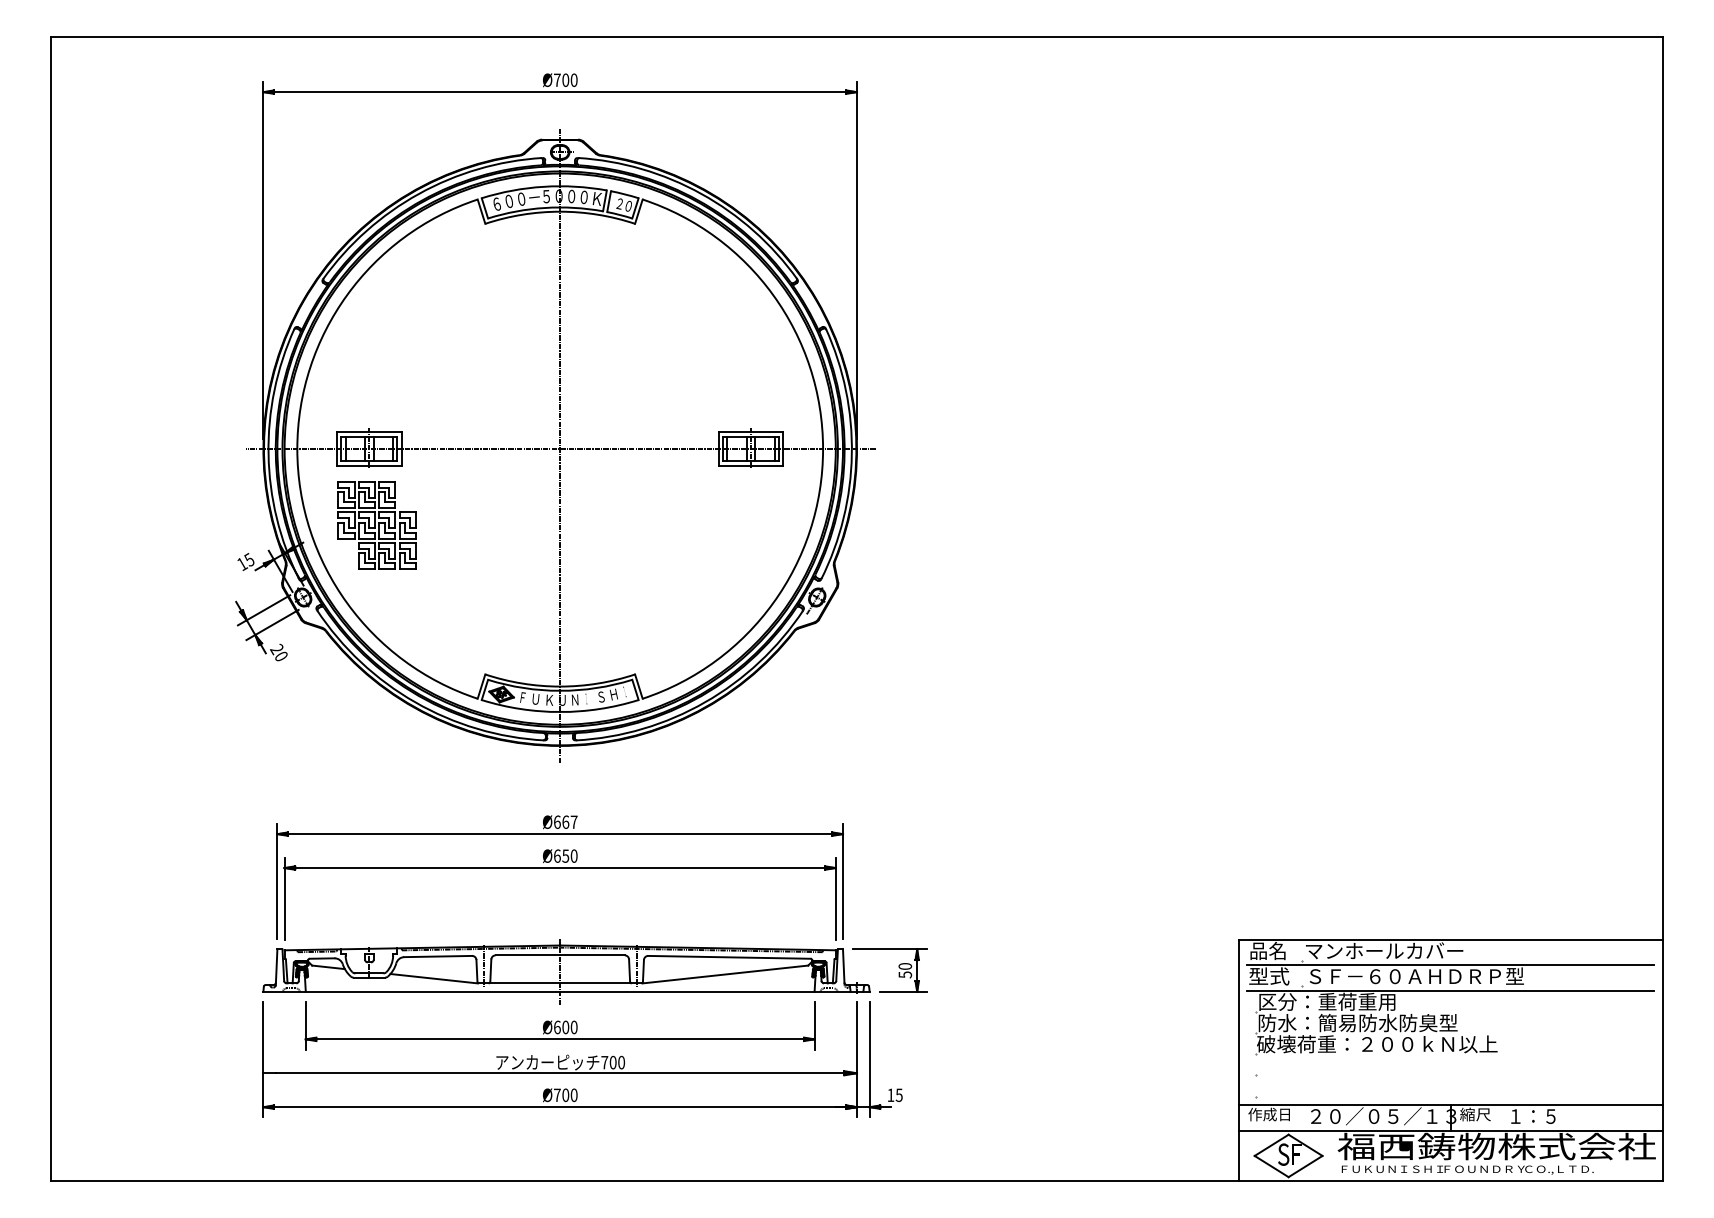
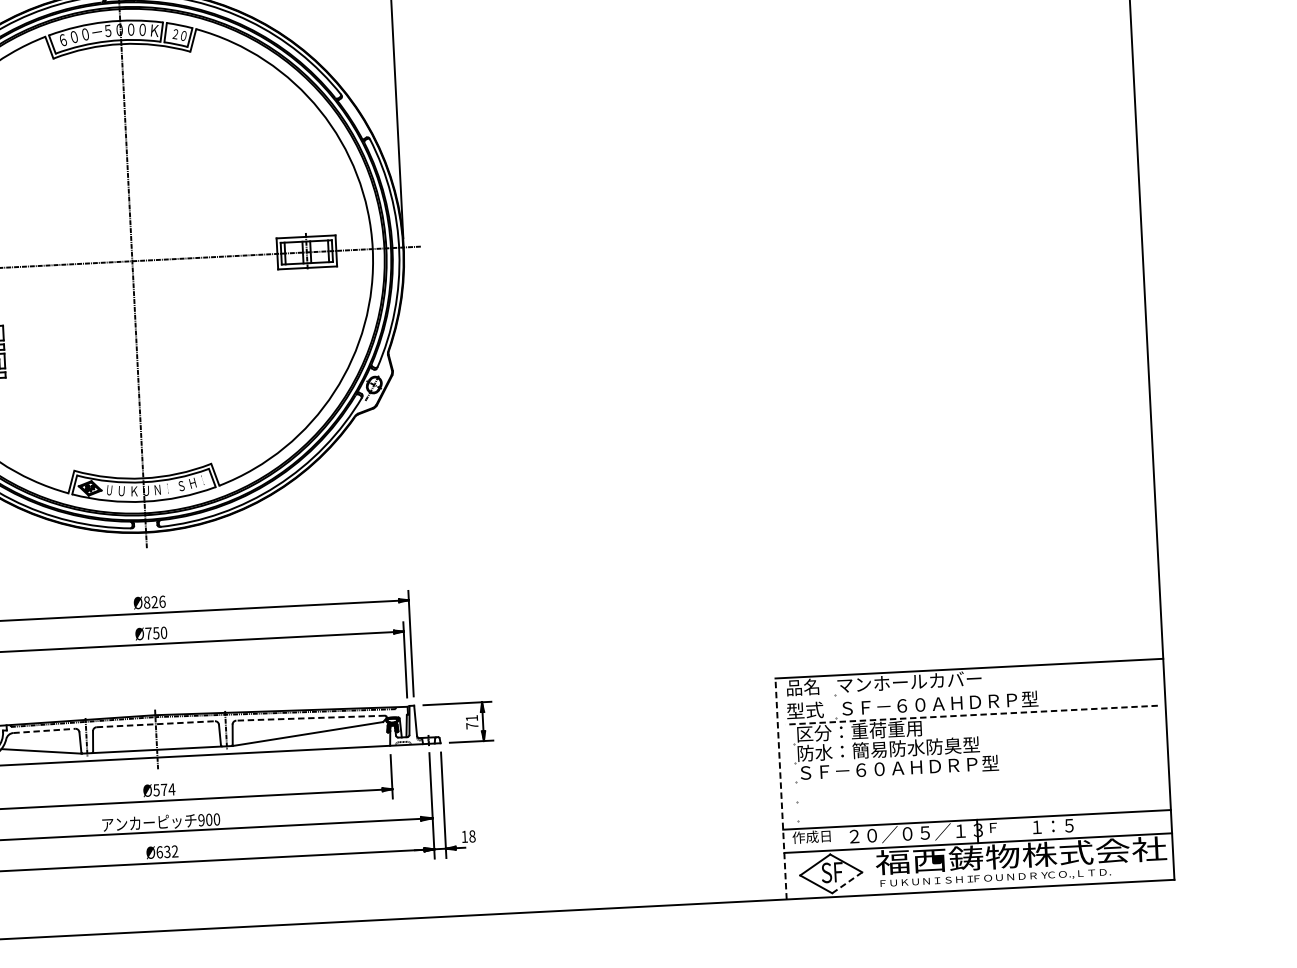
text: (522, 697) -> (109, 490), Ｆ -> Ｕ
text: (565, 821) -> (154, 601), Ø667 -> Ø826
text: (557, 855) -> (148, 633), Ø650 -> Ø750
line: (560, 955) -> (156, 724), solid -> dashed
line: (438, 956) -> (44, 730), solid -> dashed
line: (728, 957) -> (309, 718), solid -> dashed
line: (1450, 965) -> (970, 692), removed
text: (905, 970) -> (472, 722), 50 -> 71
line: (1450, 990) -> (971, 715), solid -> dashed
text: (565, 1027) -> (164, 789), Ø600 -> Ø574
text: (1377, 1044) -> (907, 767), 破壊荷重：２００ｋＮ以上 -> ＳＦ－６０ＡＨＤＲＰ型
line: (1238, 1060) -> (781, 788), solid -> dashed
text: (604, 1062) -> (201, 820), 700 -> 900
text: (898, 1094) -> (471, 835), 15 -> 18
text: (565, 1095) -> (167, 852), Ø700 -> Ø632
text: (1475, 1114) -> (1000, 827), 縮尺 -> Ｆ
line: (1305, 1166) -> (847, 882), solid -> dashed

